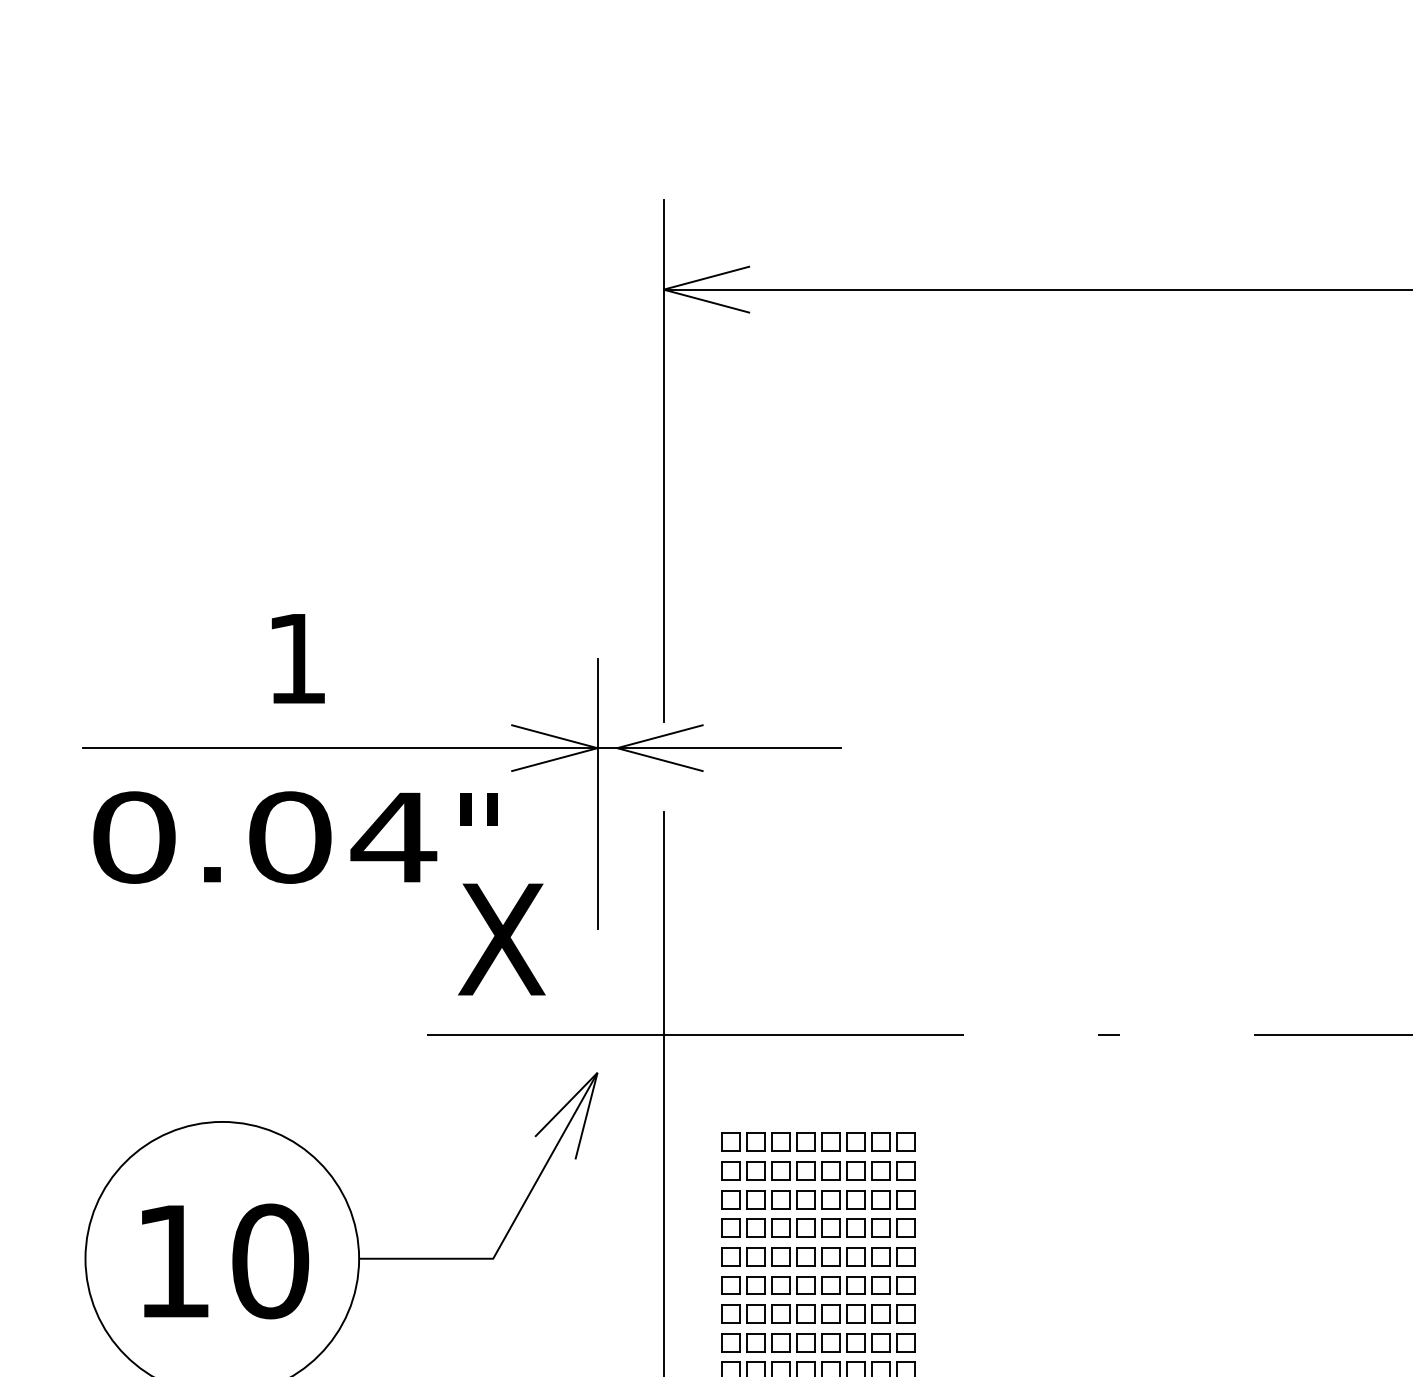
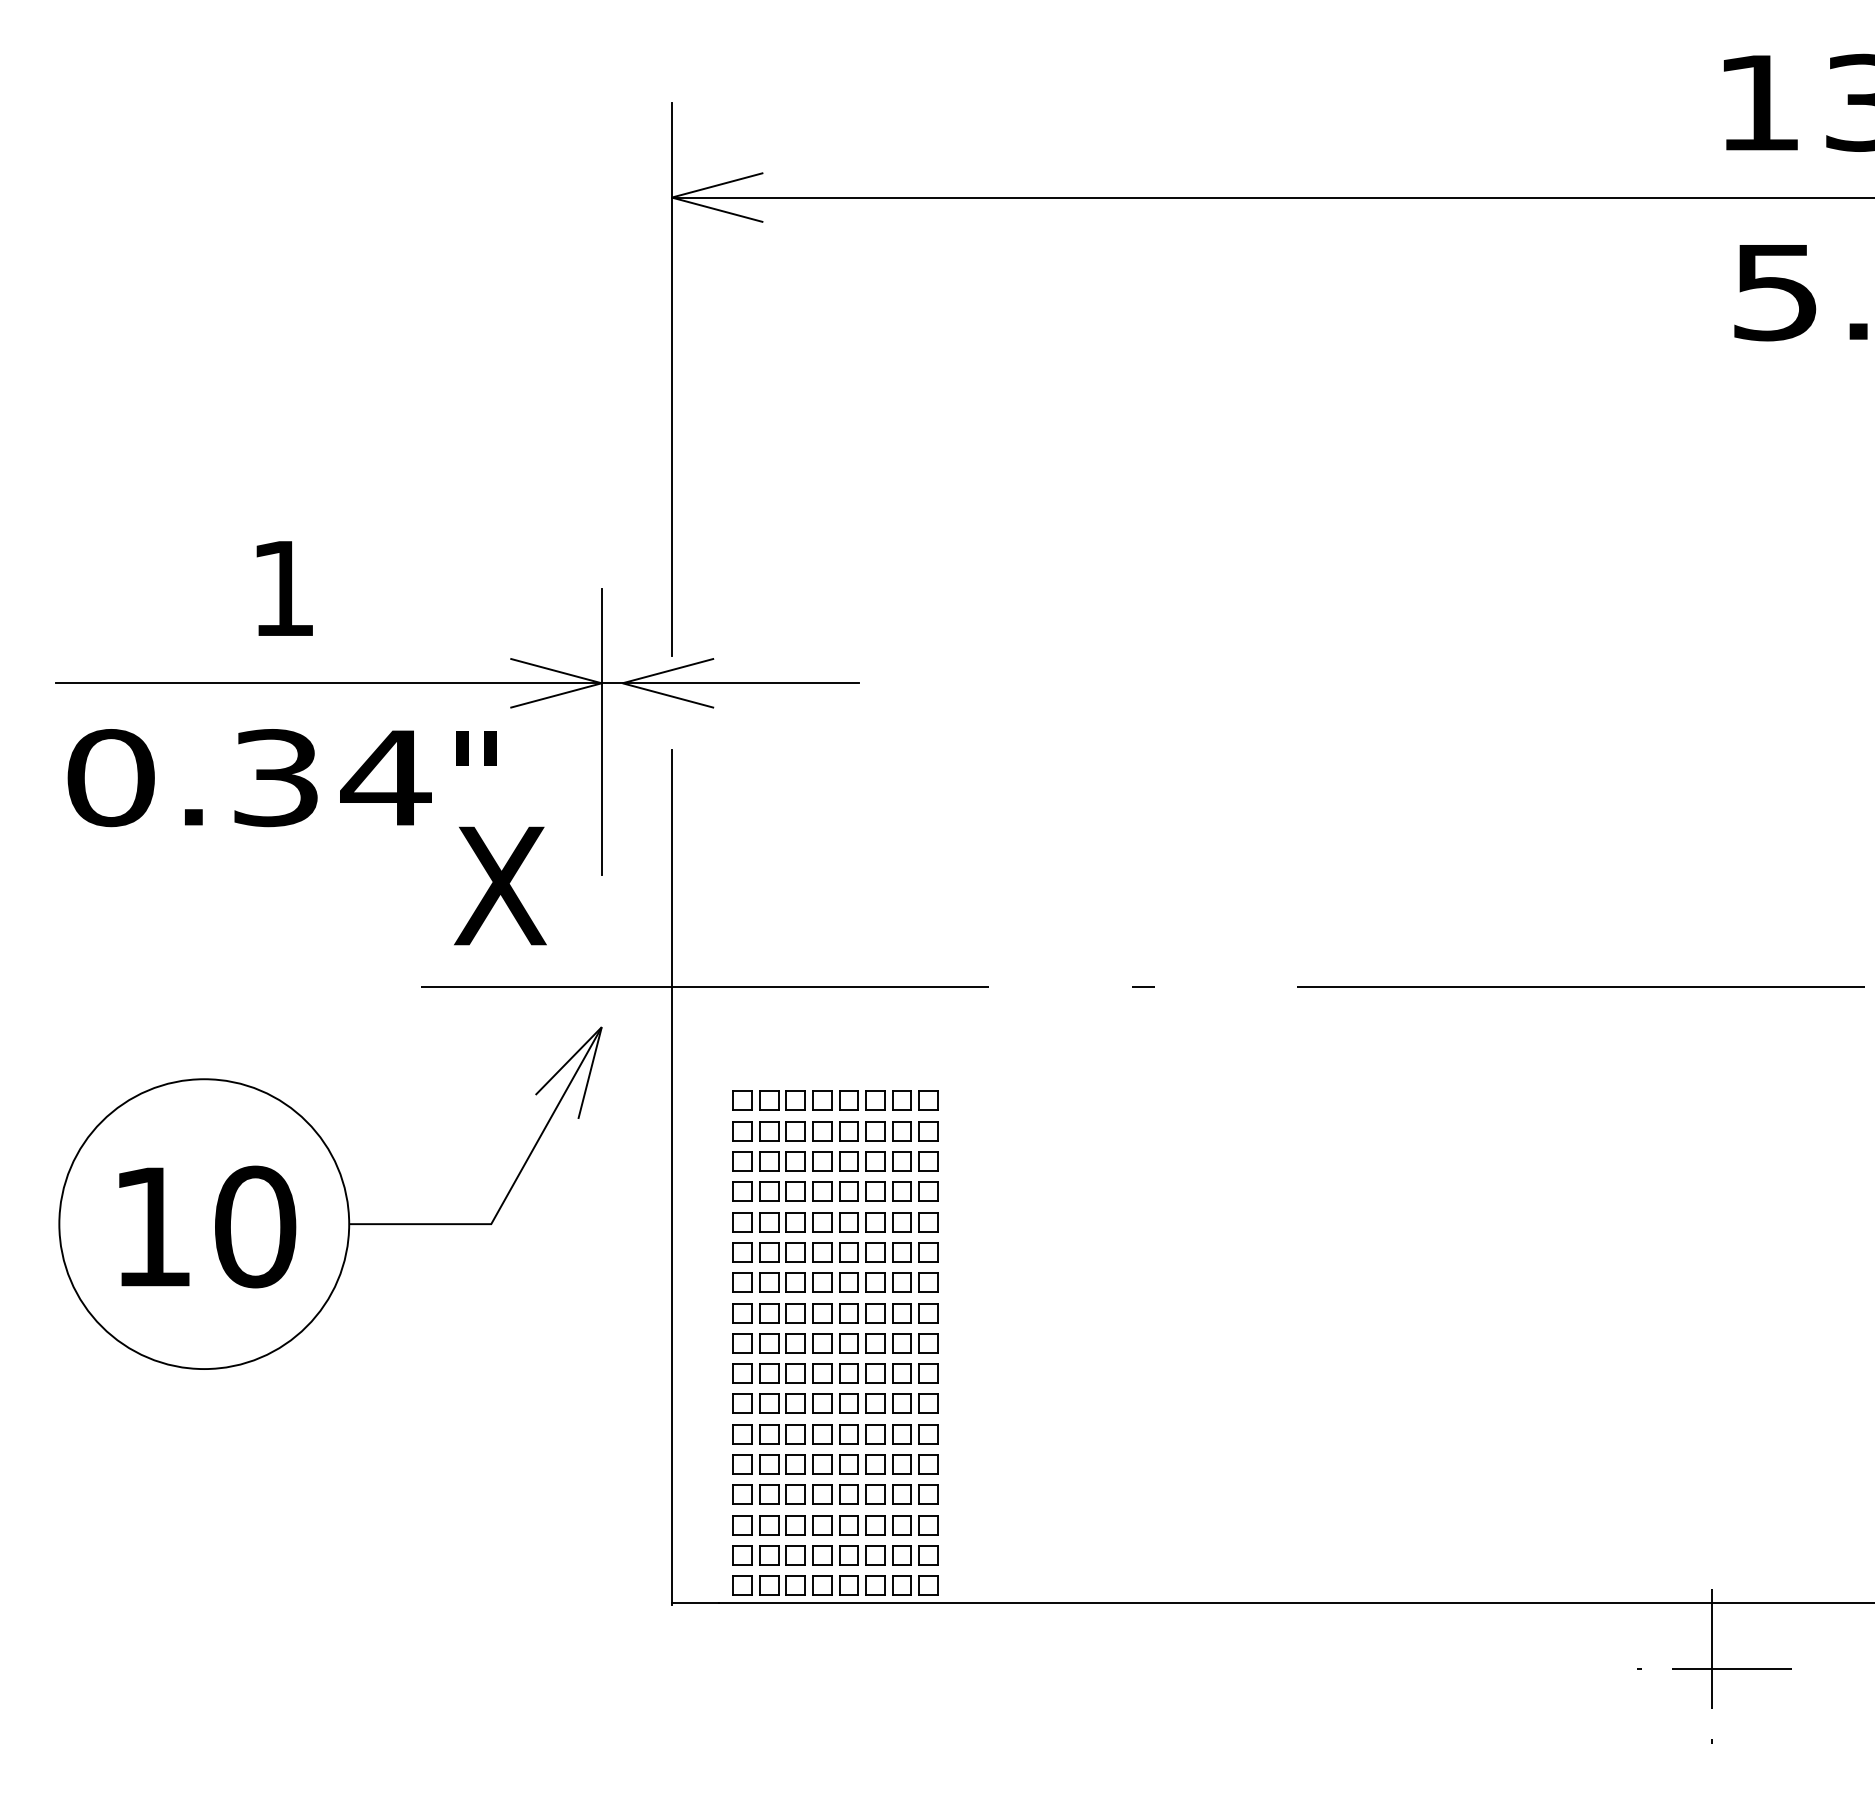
text: (289, 838) -> (275, 778), 0.04 -> 0.34

